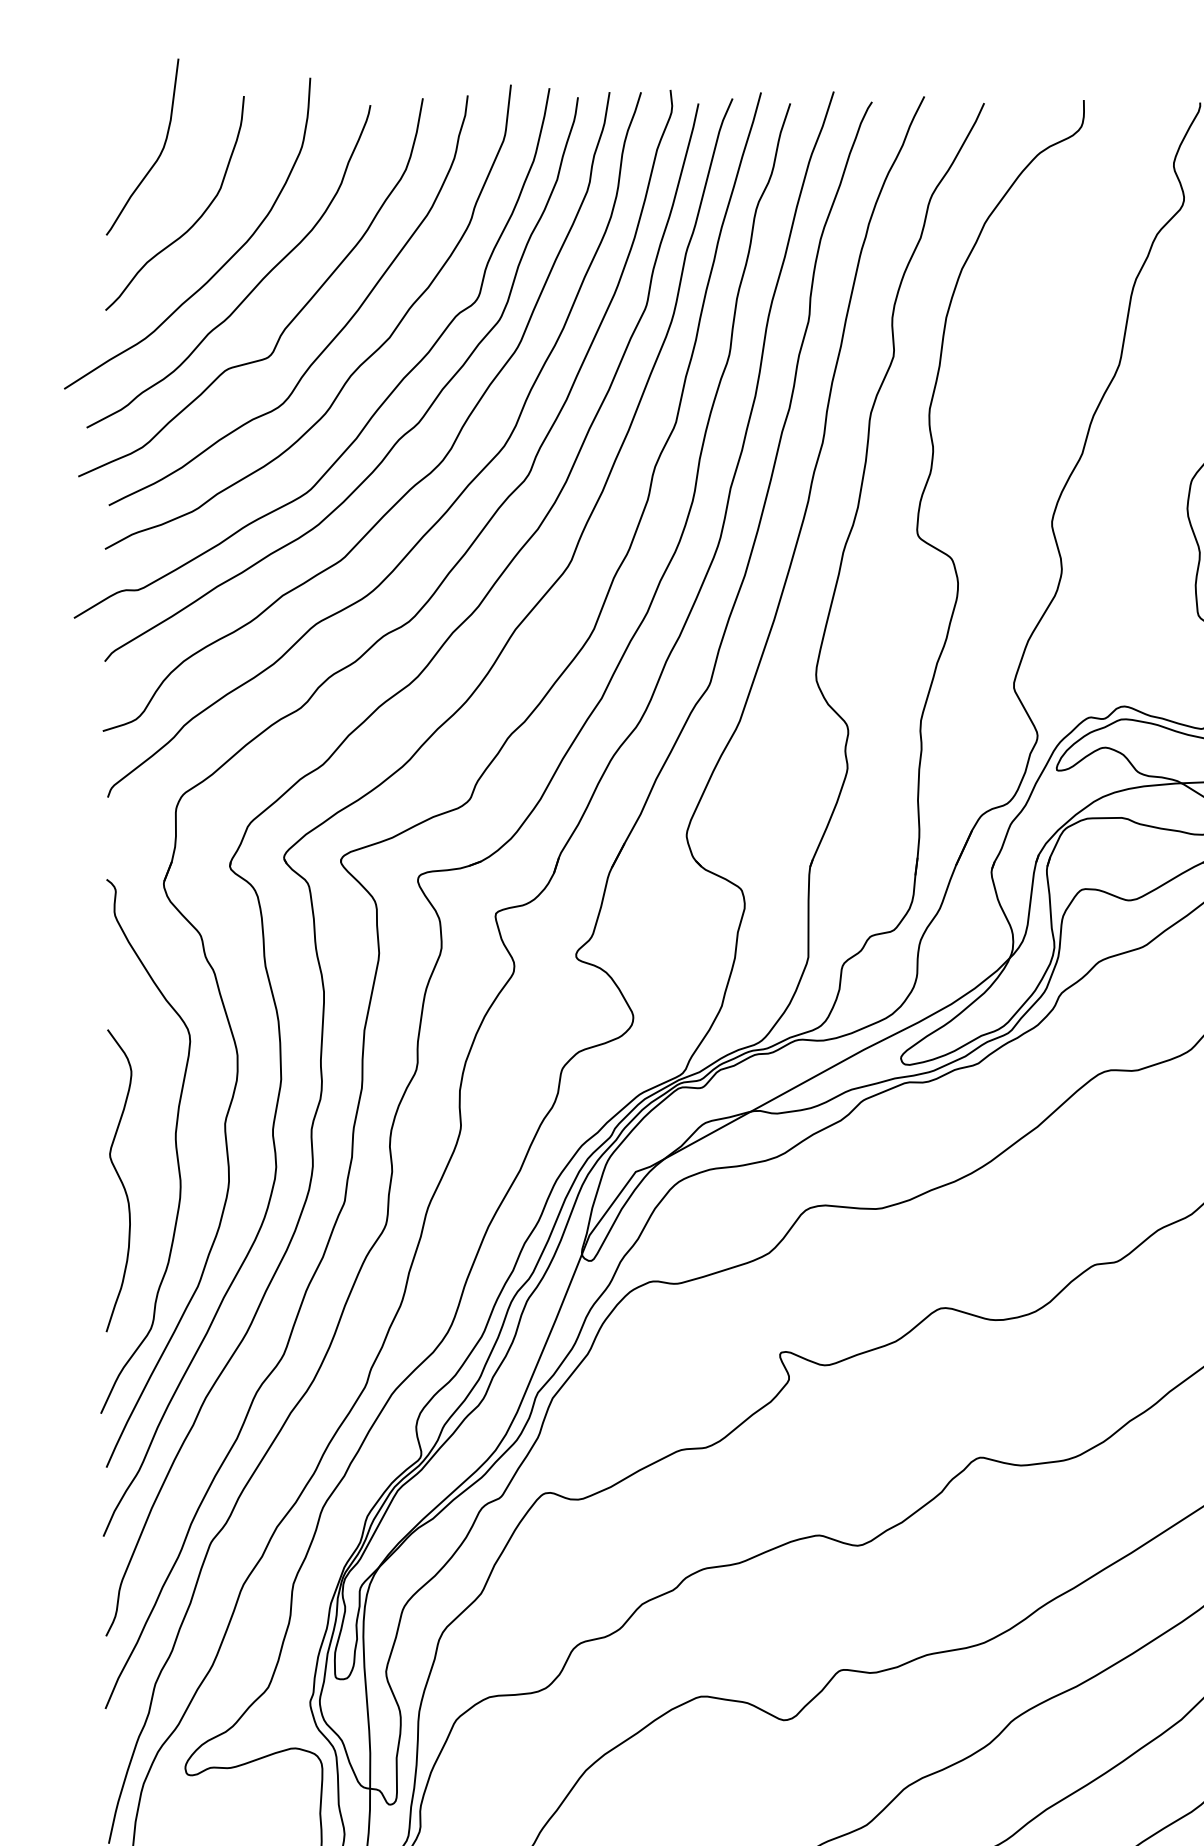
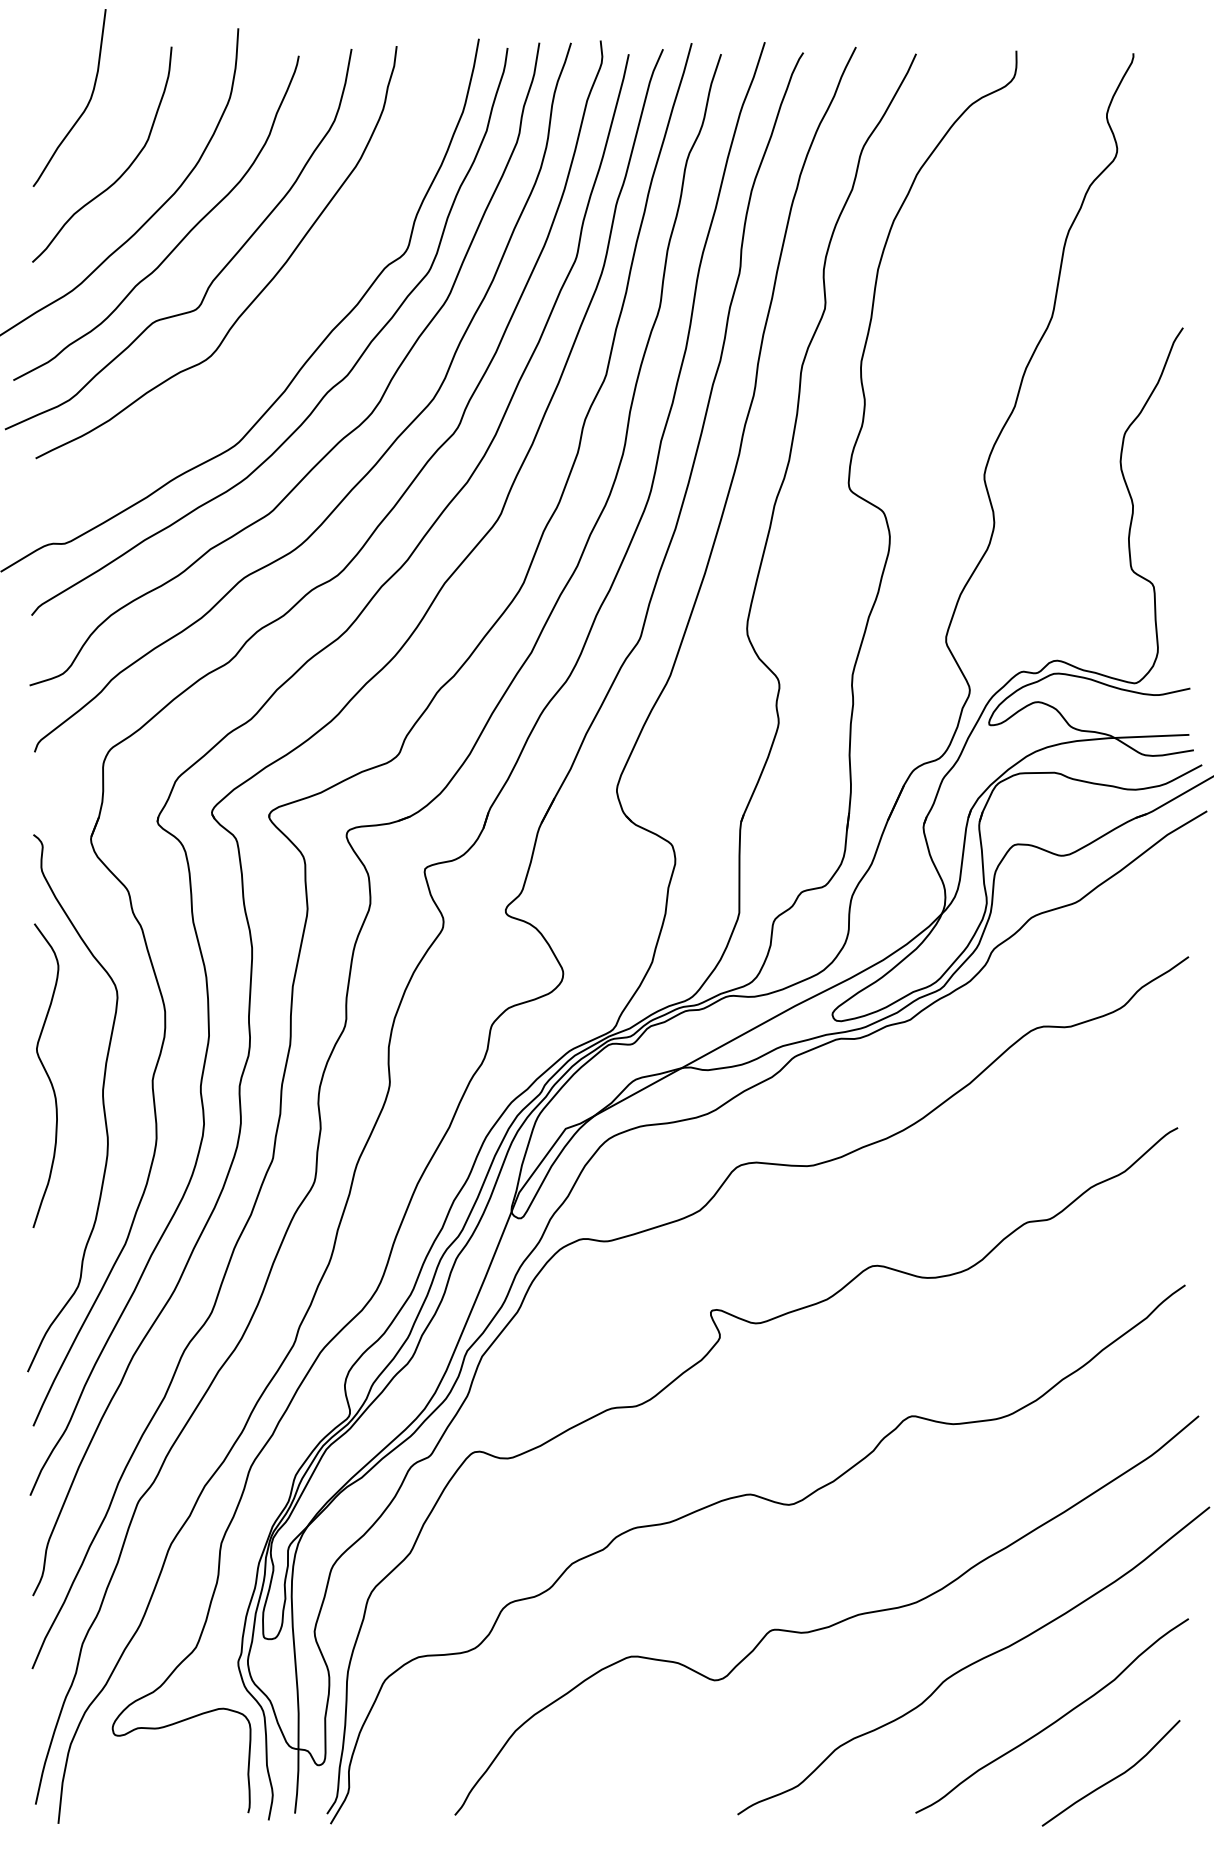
curve: (357, 367) -> (285, 319), removed
curve: (119, 1180) -> (46, 1075), moved

